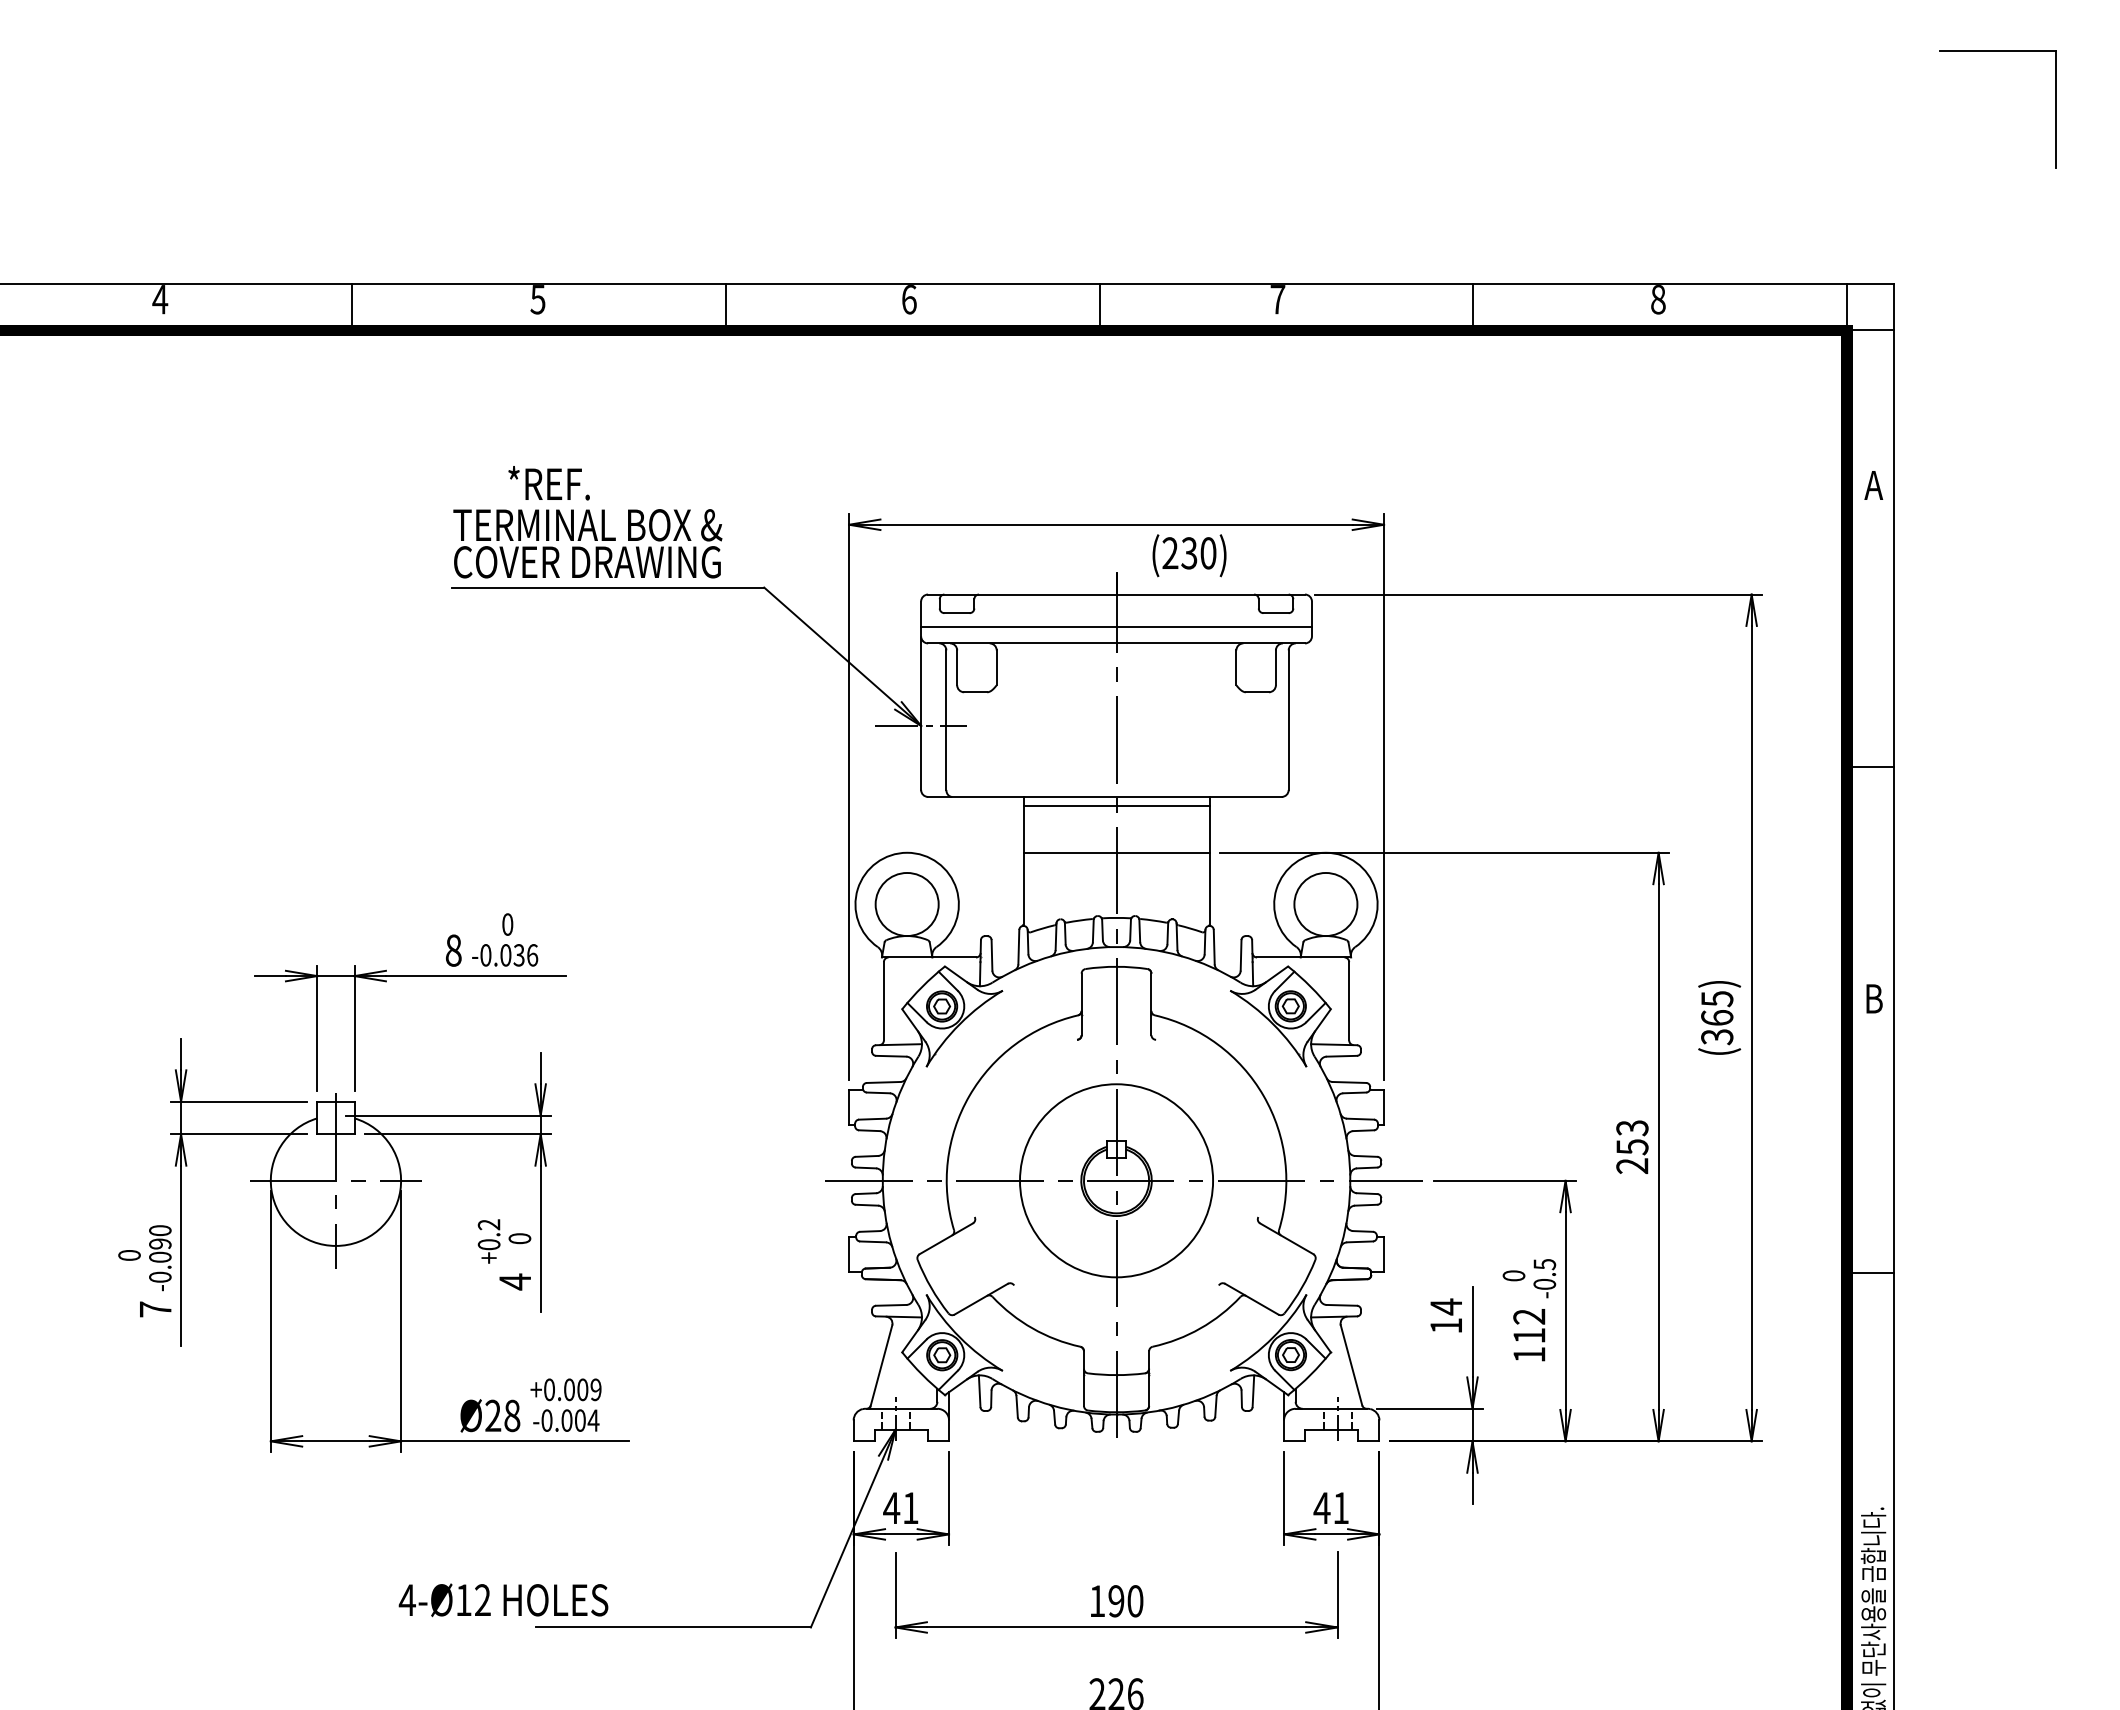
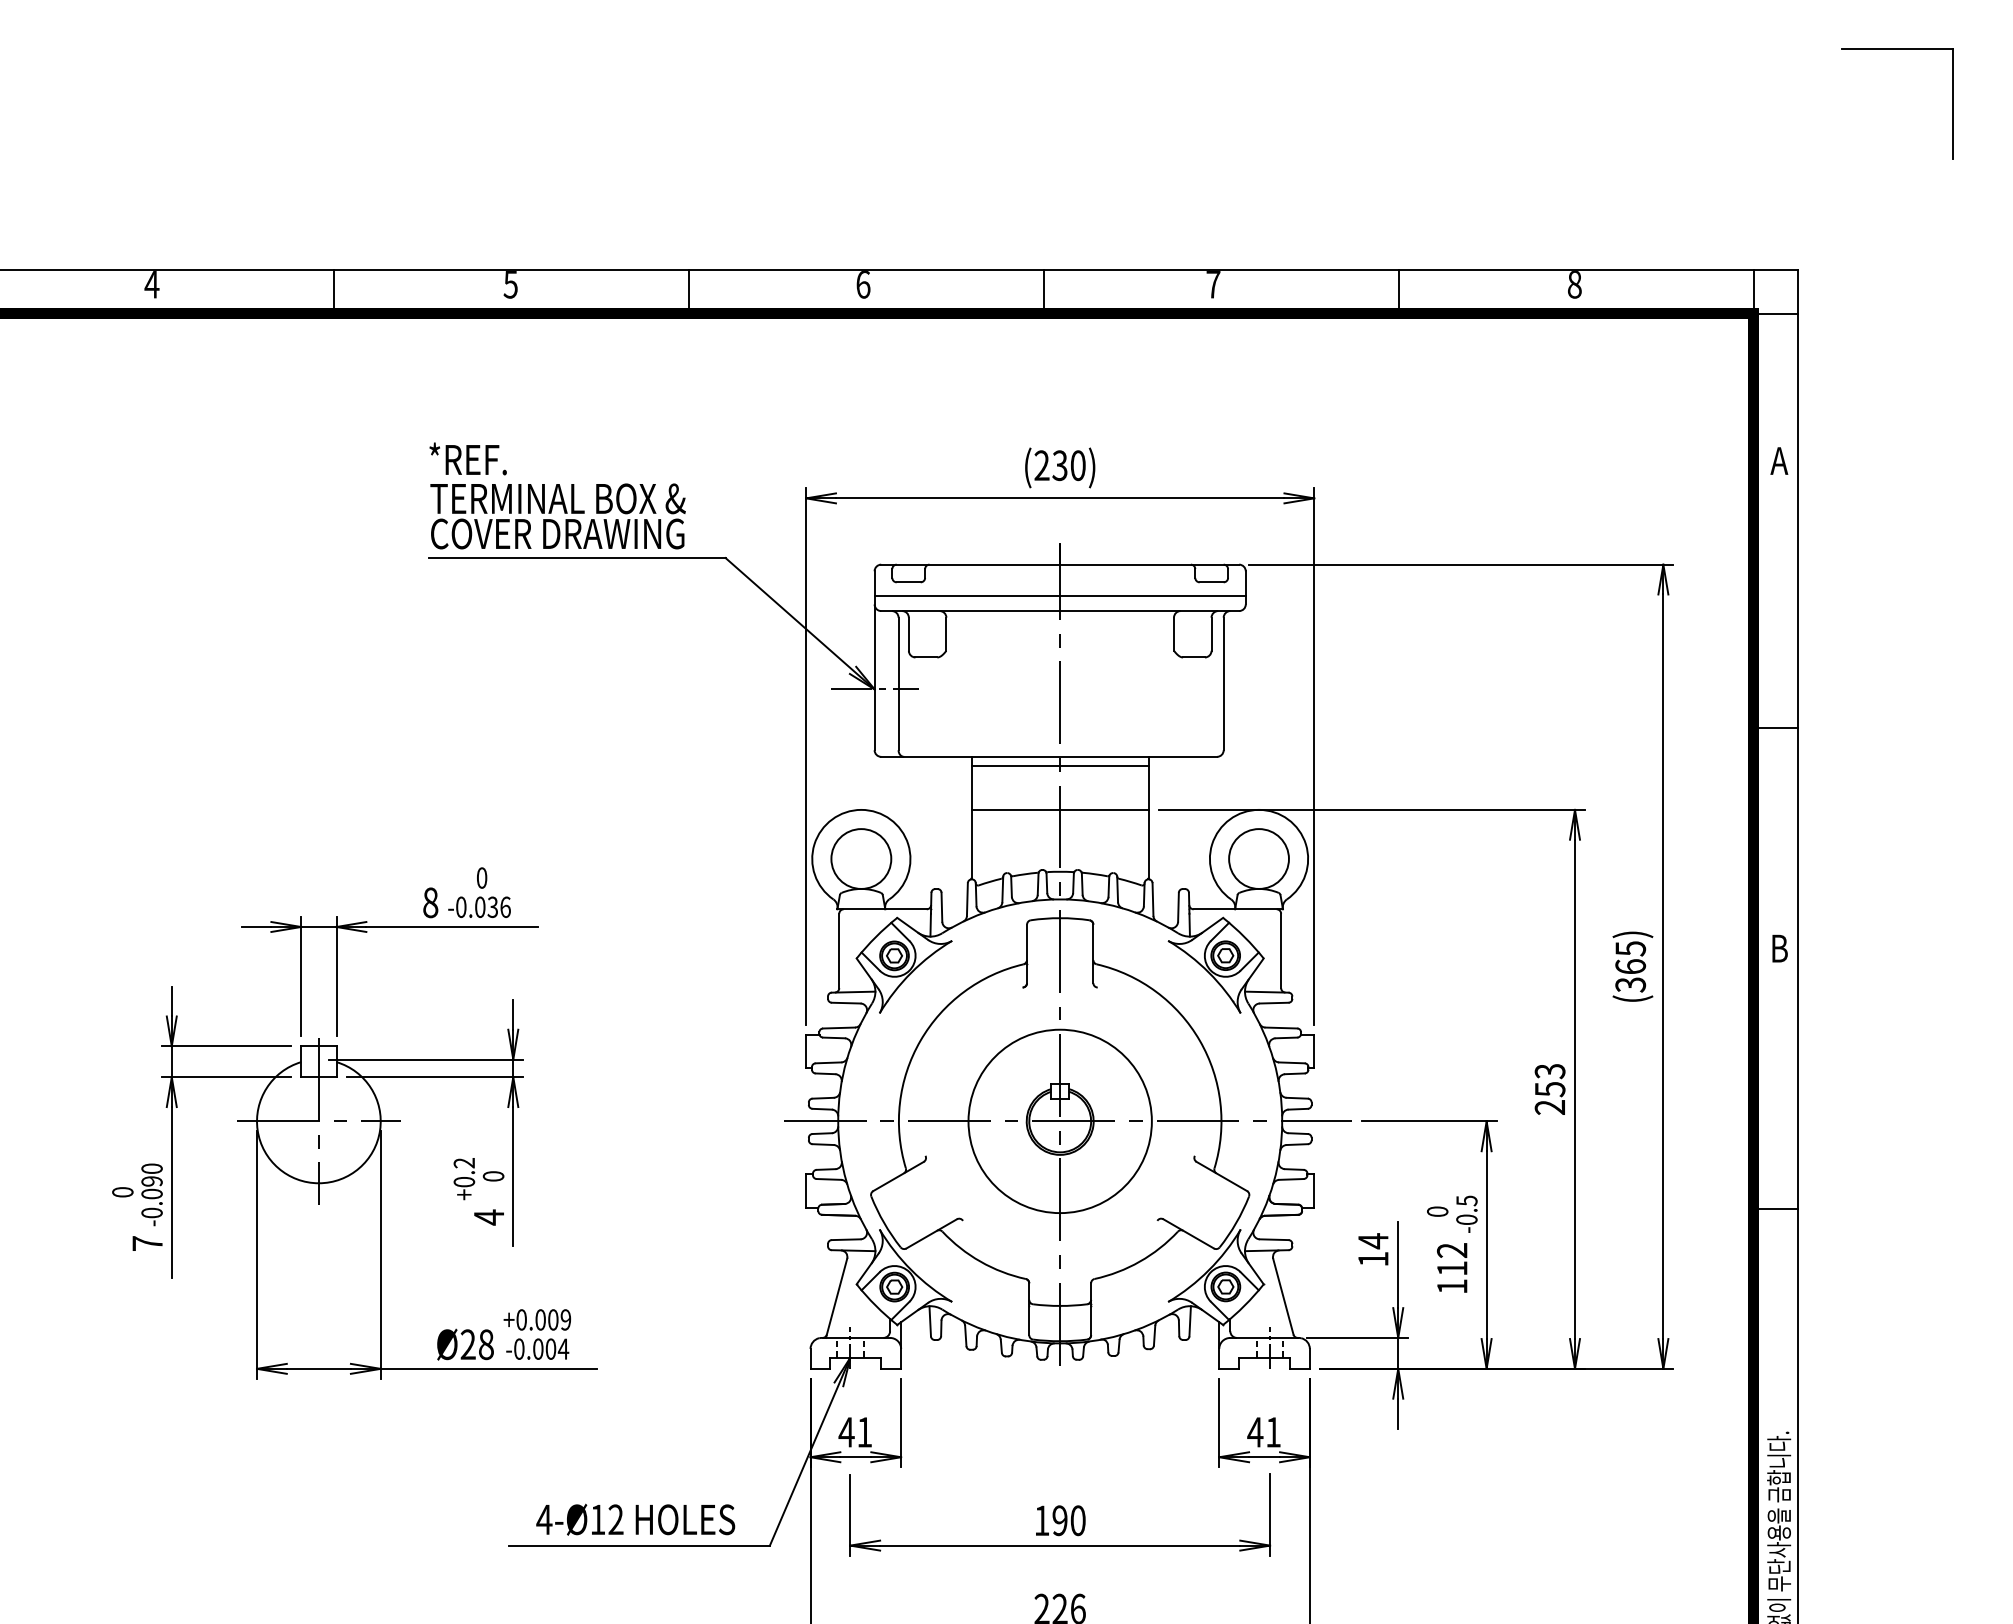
text: (548, 483) -> (467, 459), moved
text: (1189, 555) -> (1060, 467), moved
text: (503, 1600) -> (635, 1520), moved

